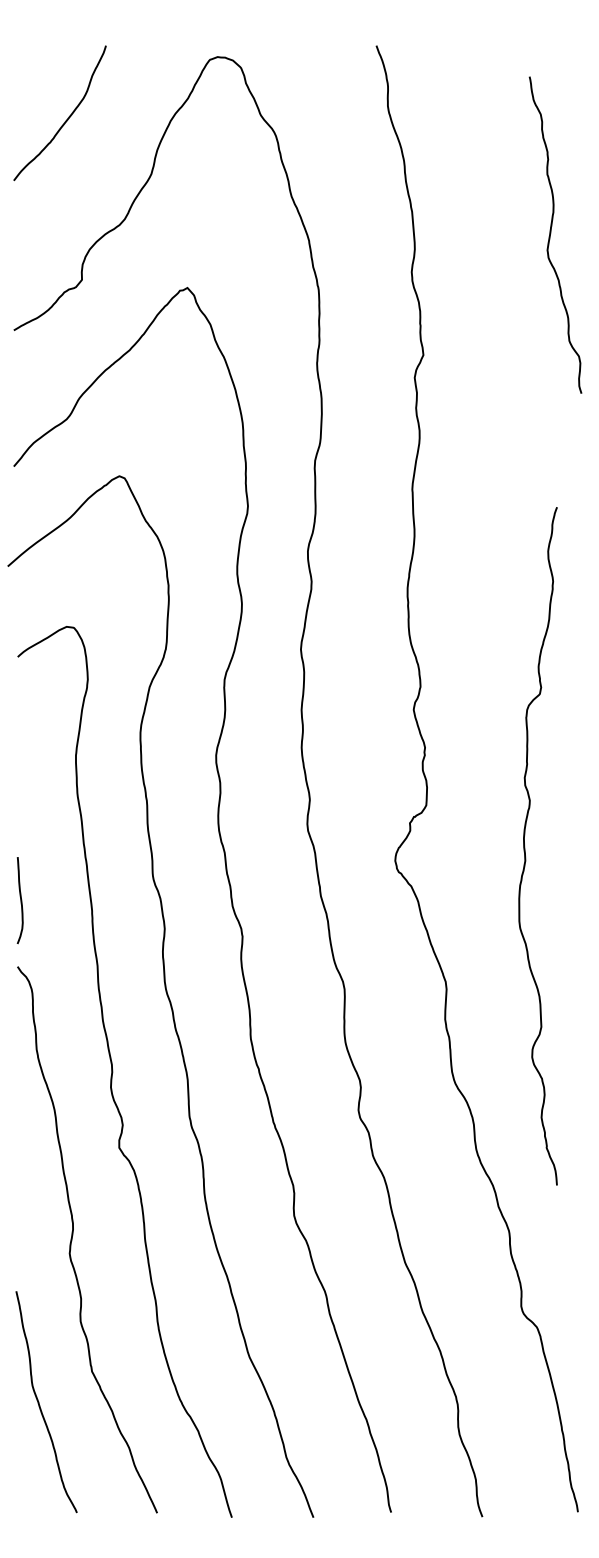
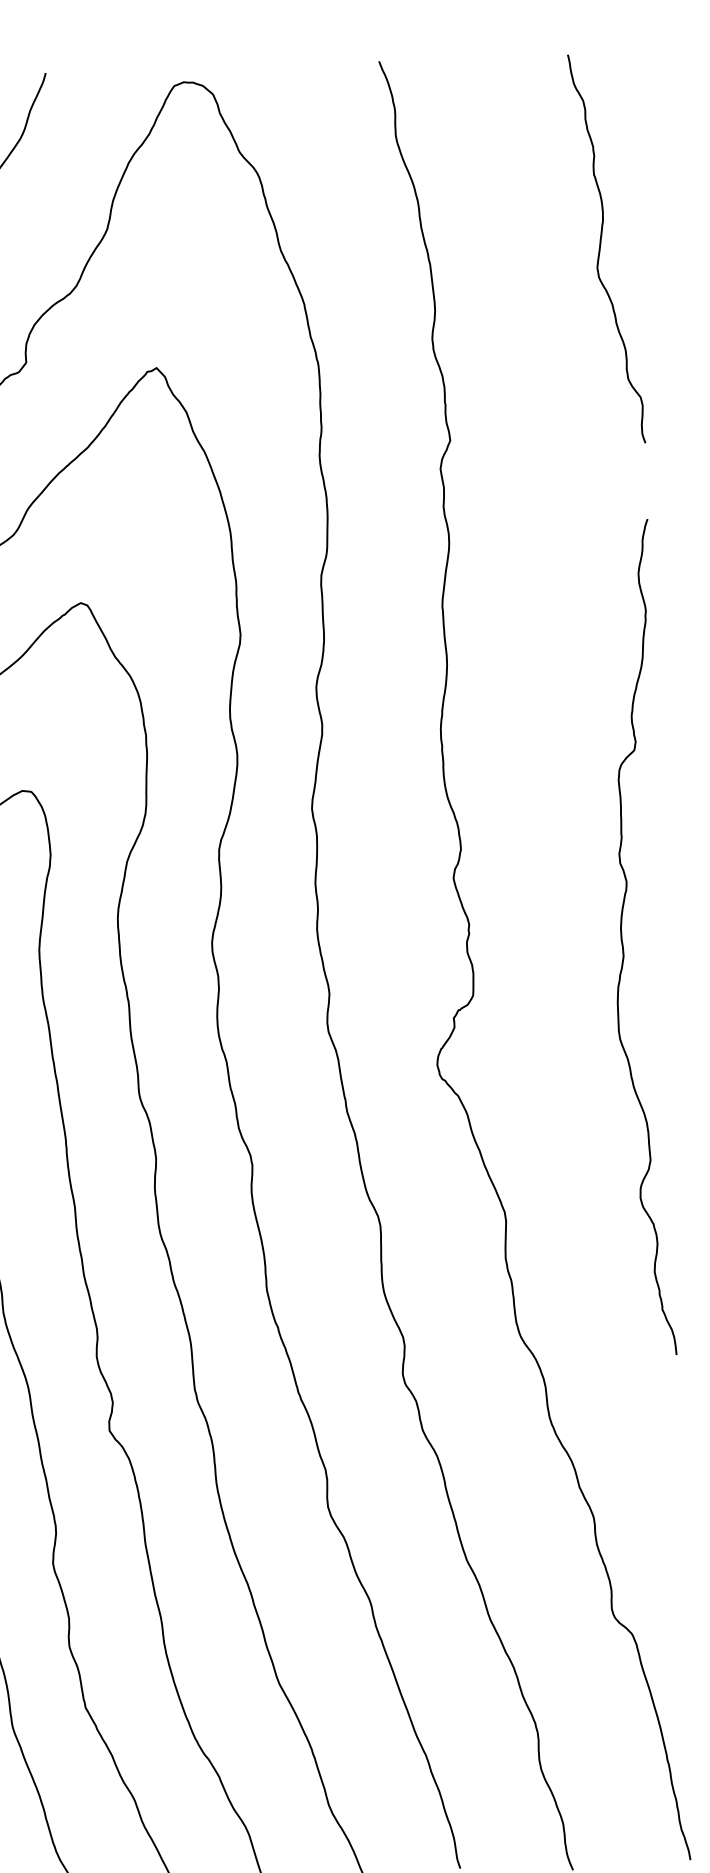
curve: (551, 233) -> (601, 247), moved
curve: (525, 846) -> (623, 938), moved

